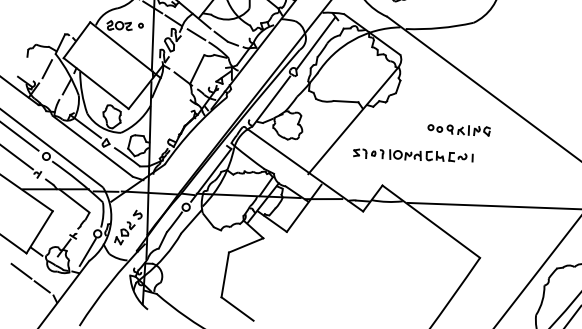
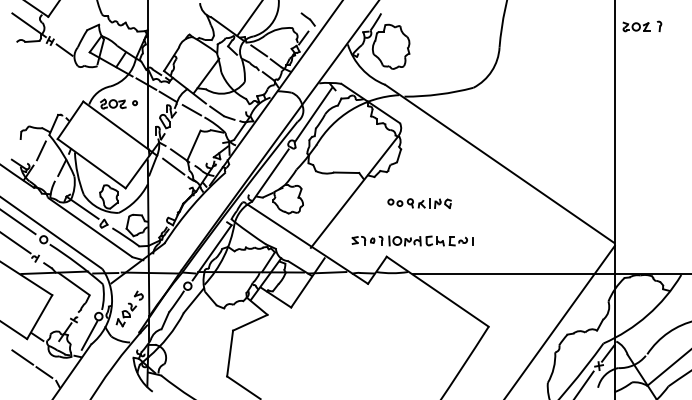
line: (176, 89) -> (173, 166), added
part: (458, 130) -> (419, 203), moved
part: (412, 154) -> (412, 240), moved

